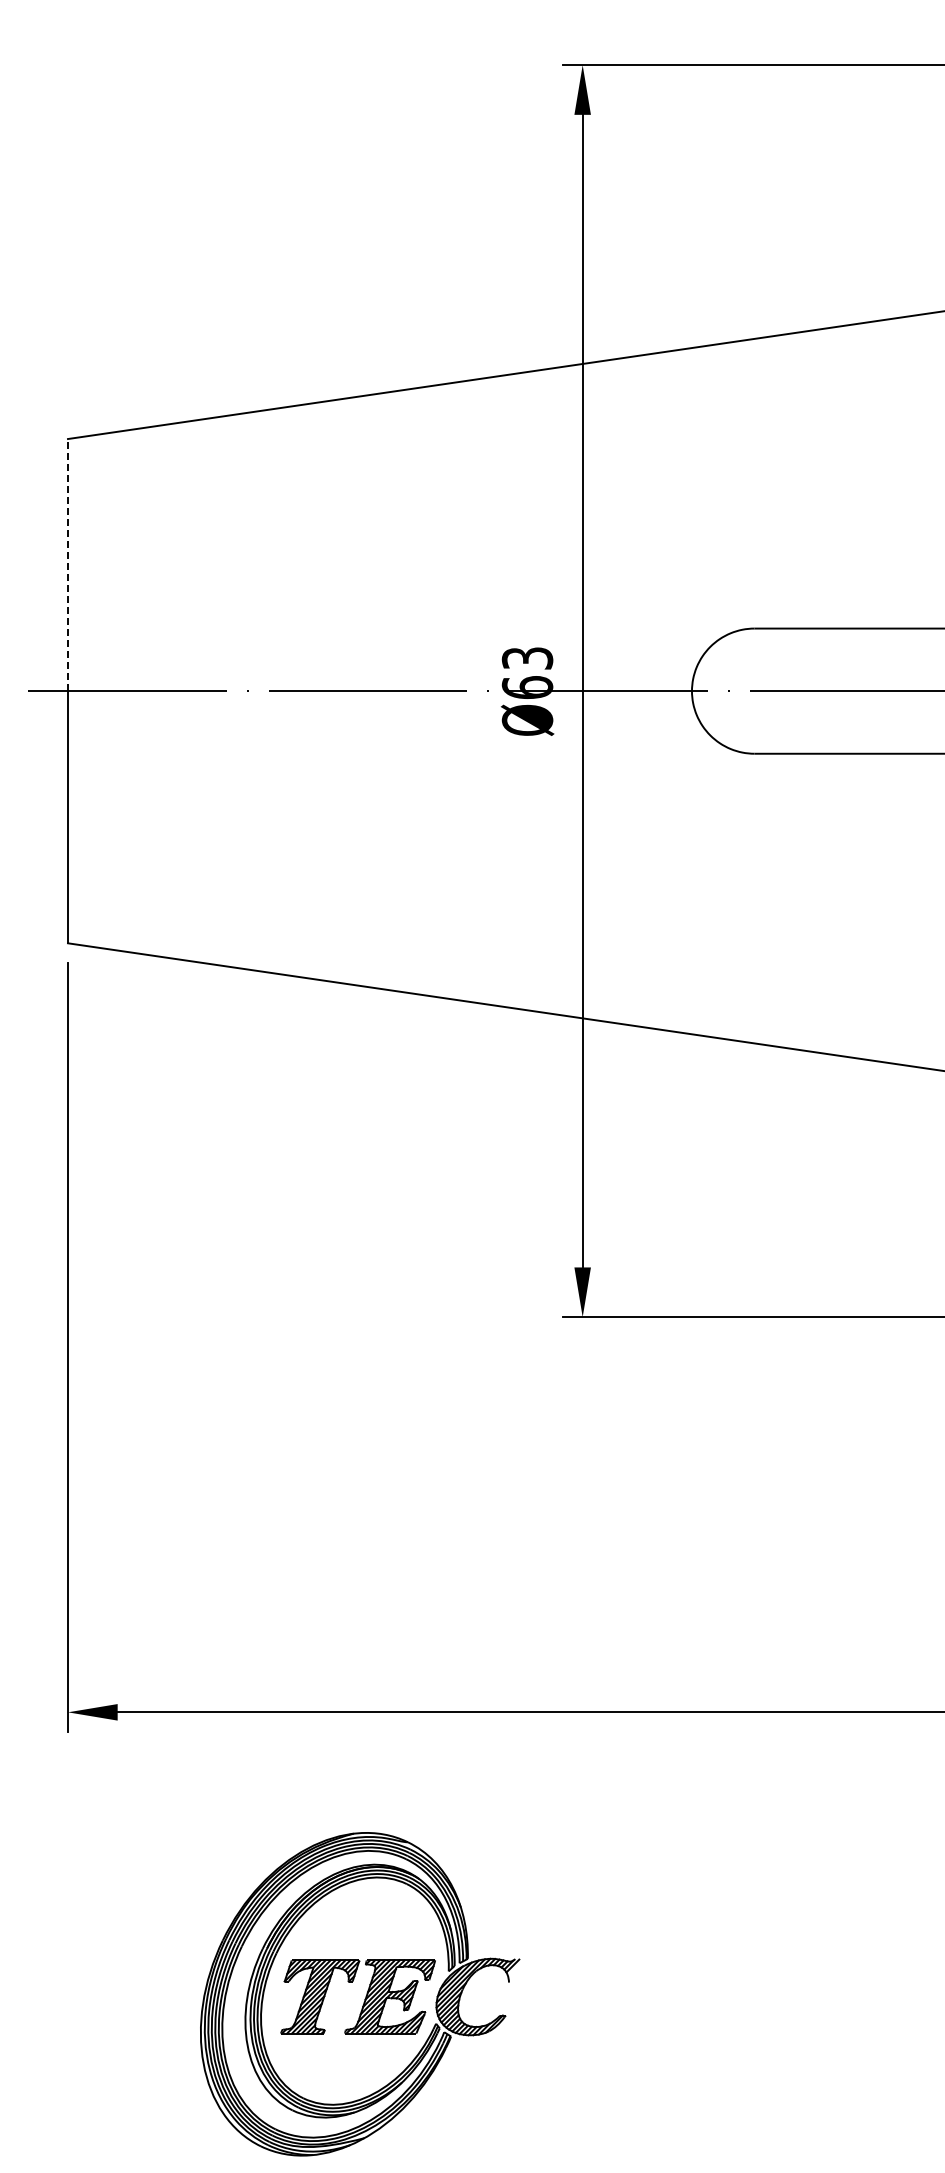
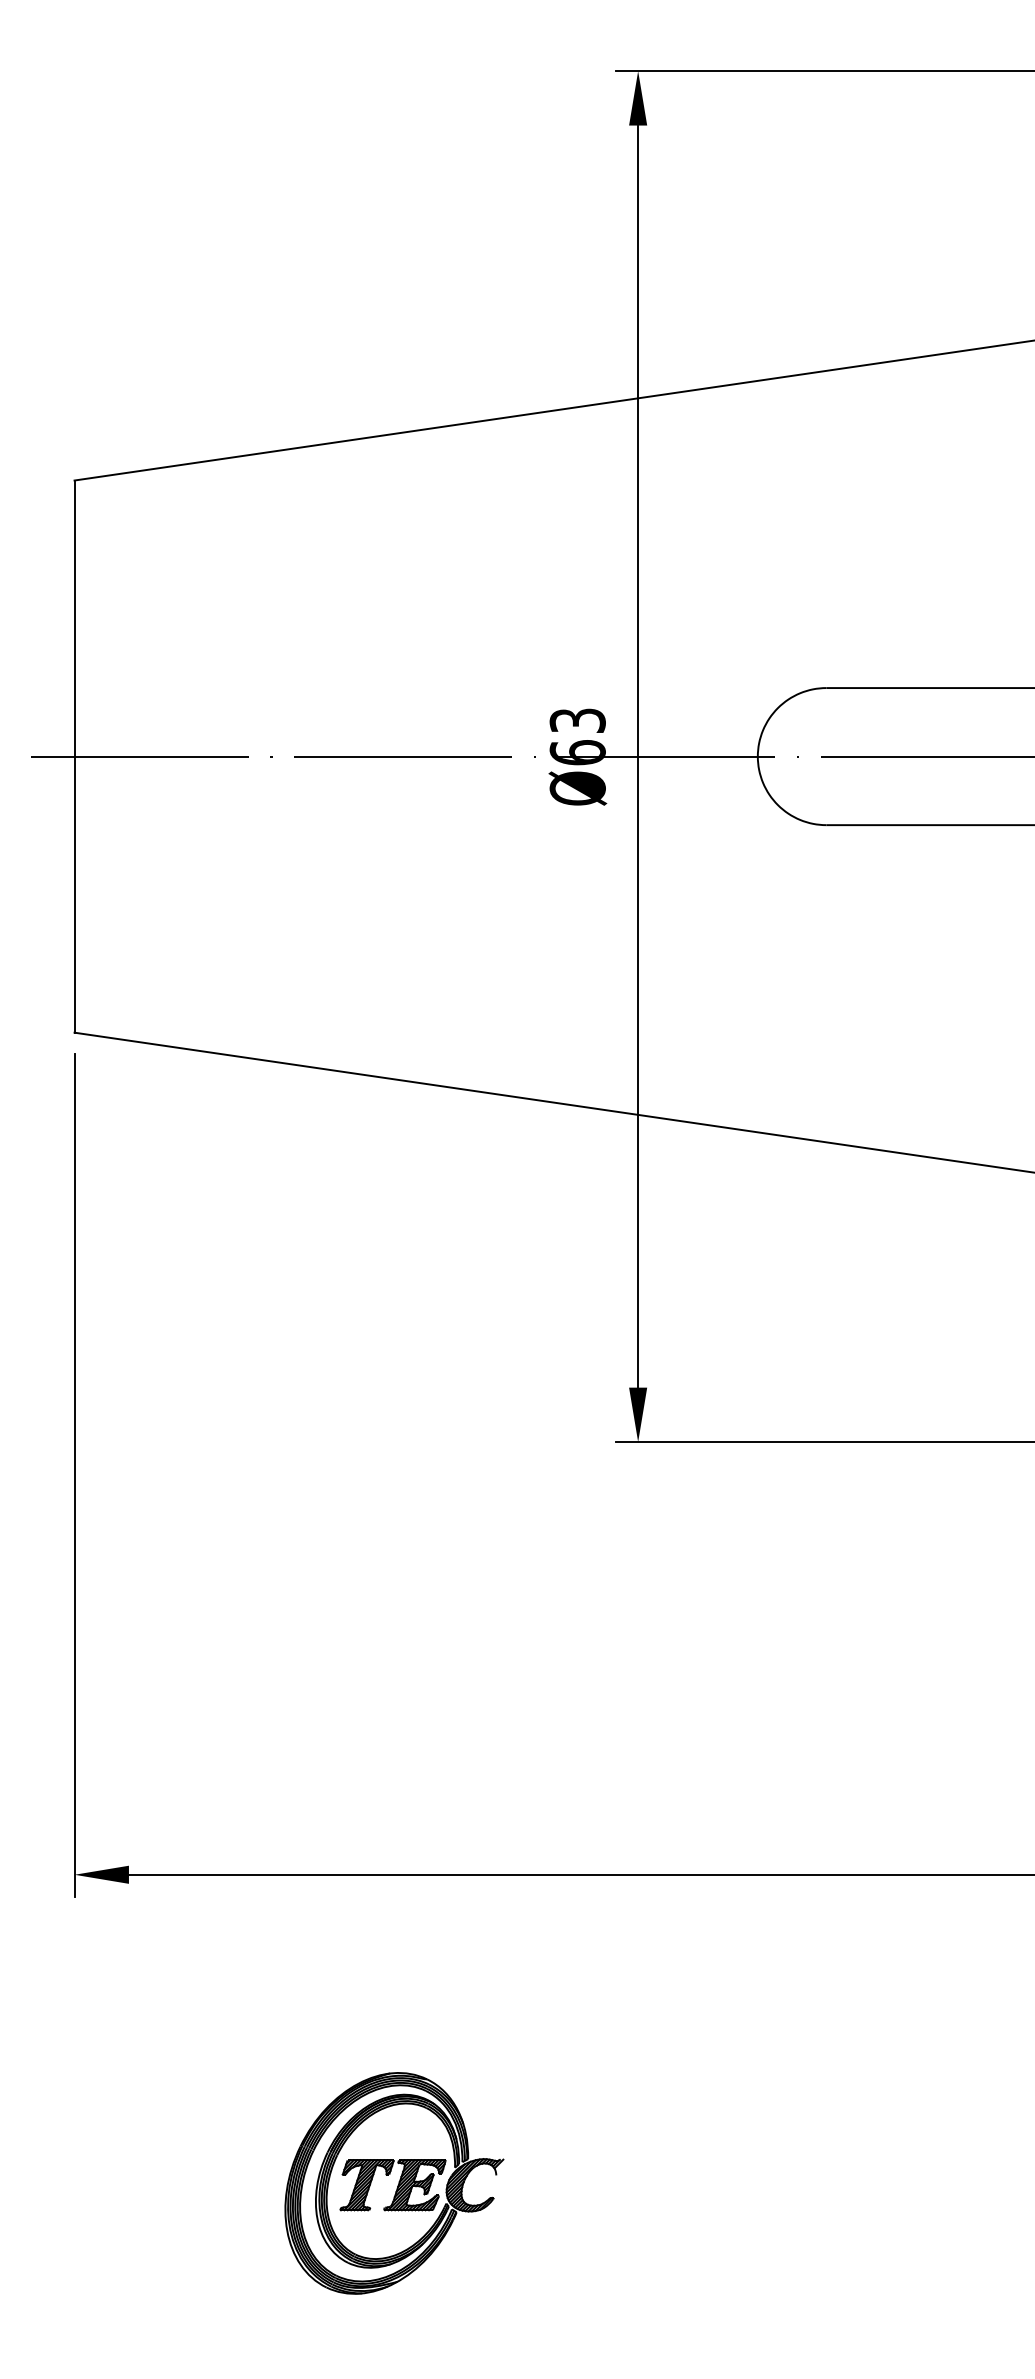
line: (67, 564) -> (74, 617), dashed -> solid
part: (359, 1993) -> (393, 2182), size x0.62

